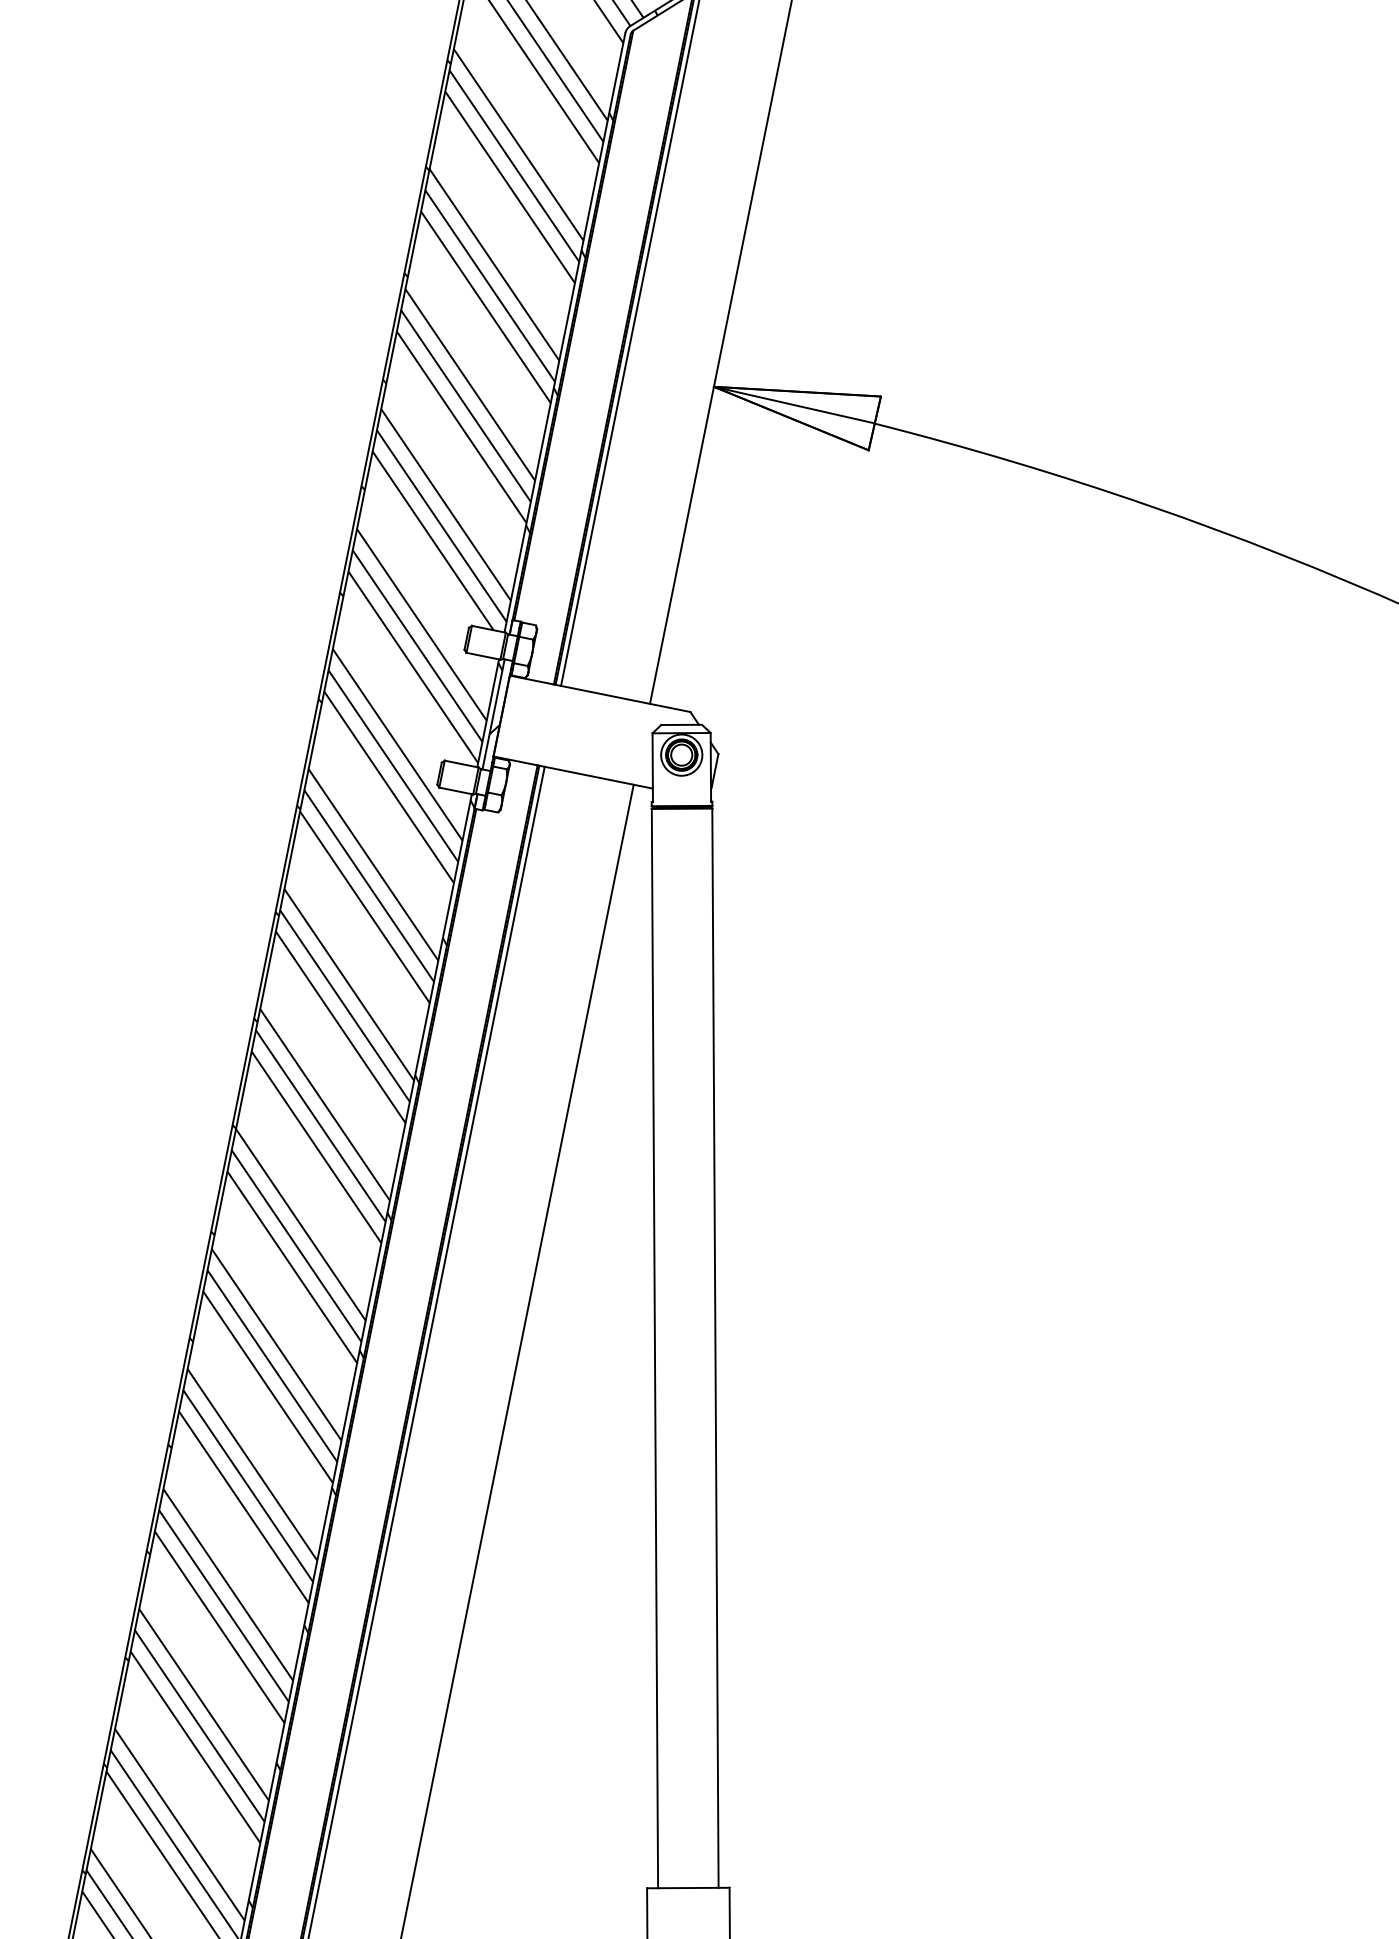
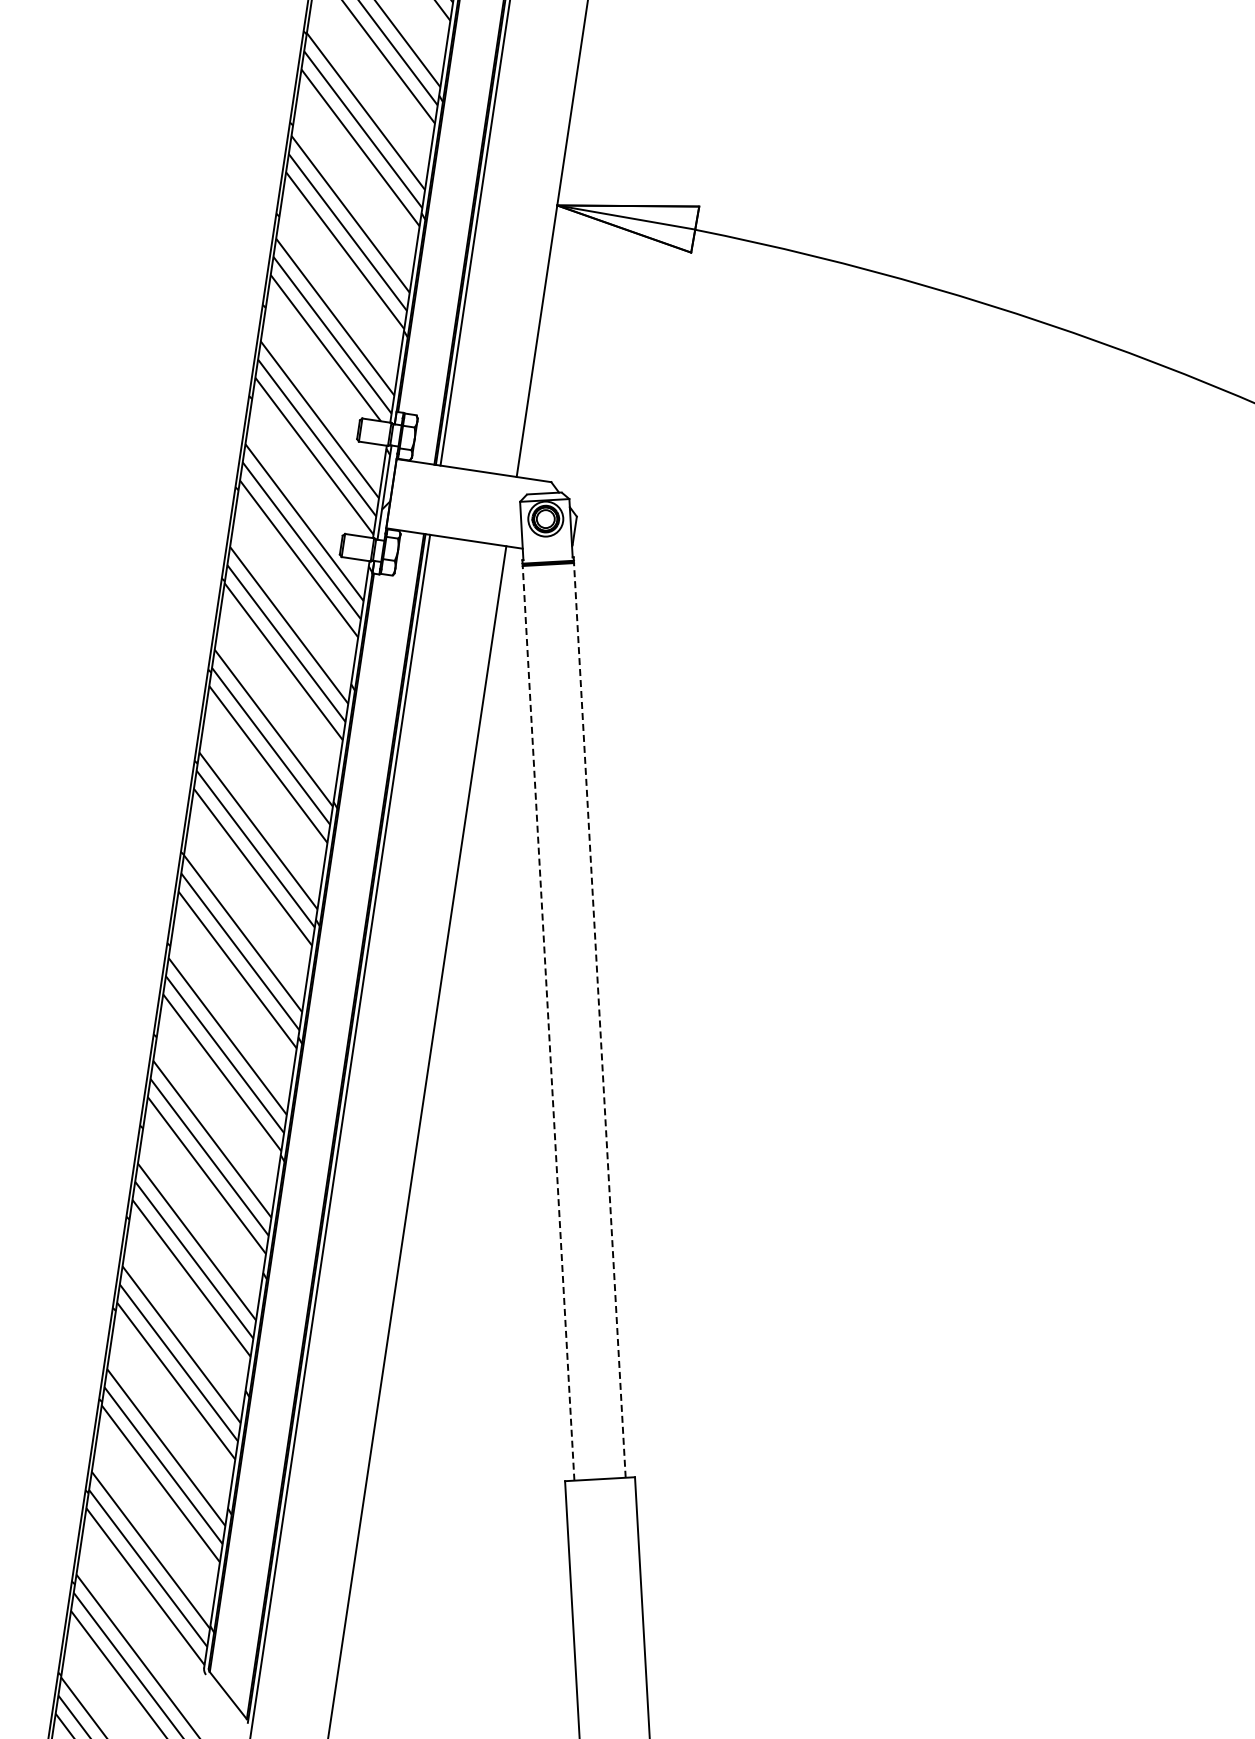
line: (654, 1347) -> (548, 1022), solid -> dashed
line: (715, 1347) -> (599, 1019), solid -> dashed

